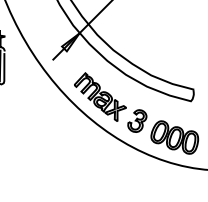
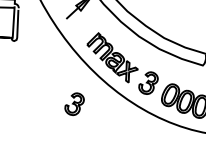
part: (64, 144) -> (74, 103), added

